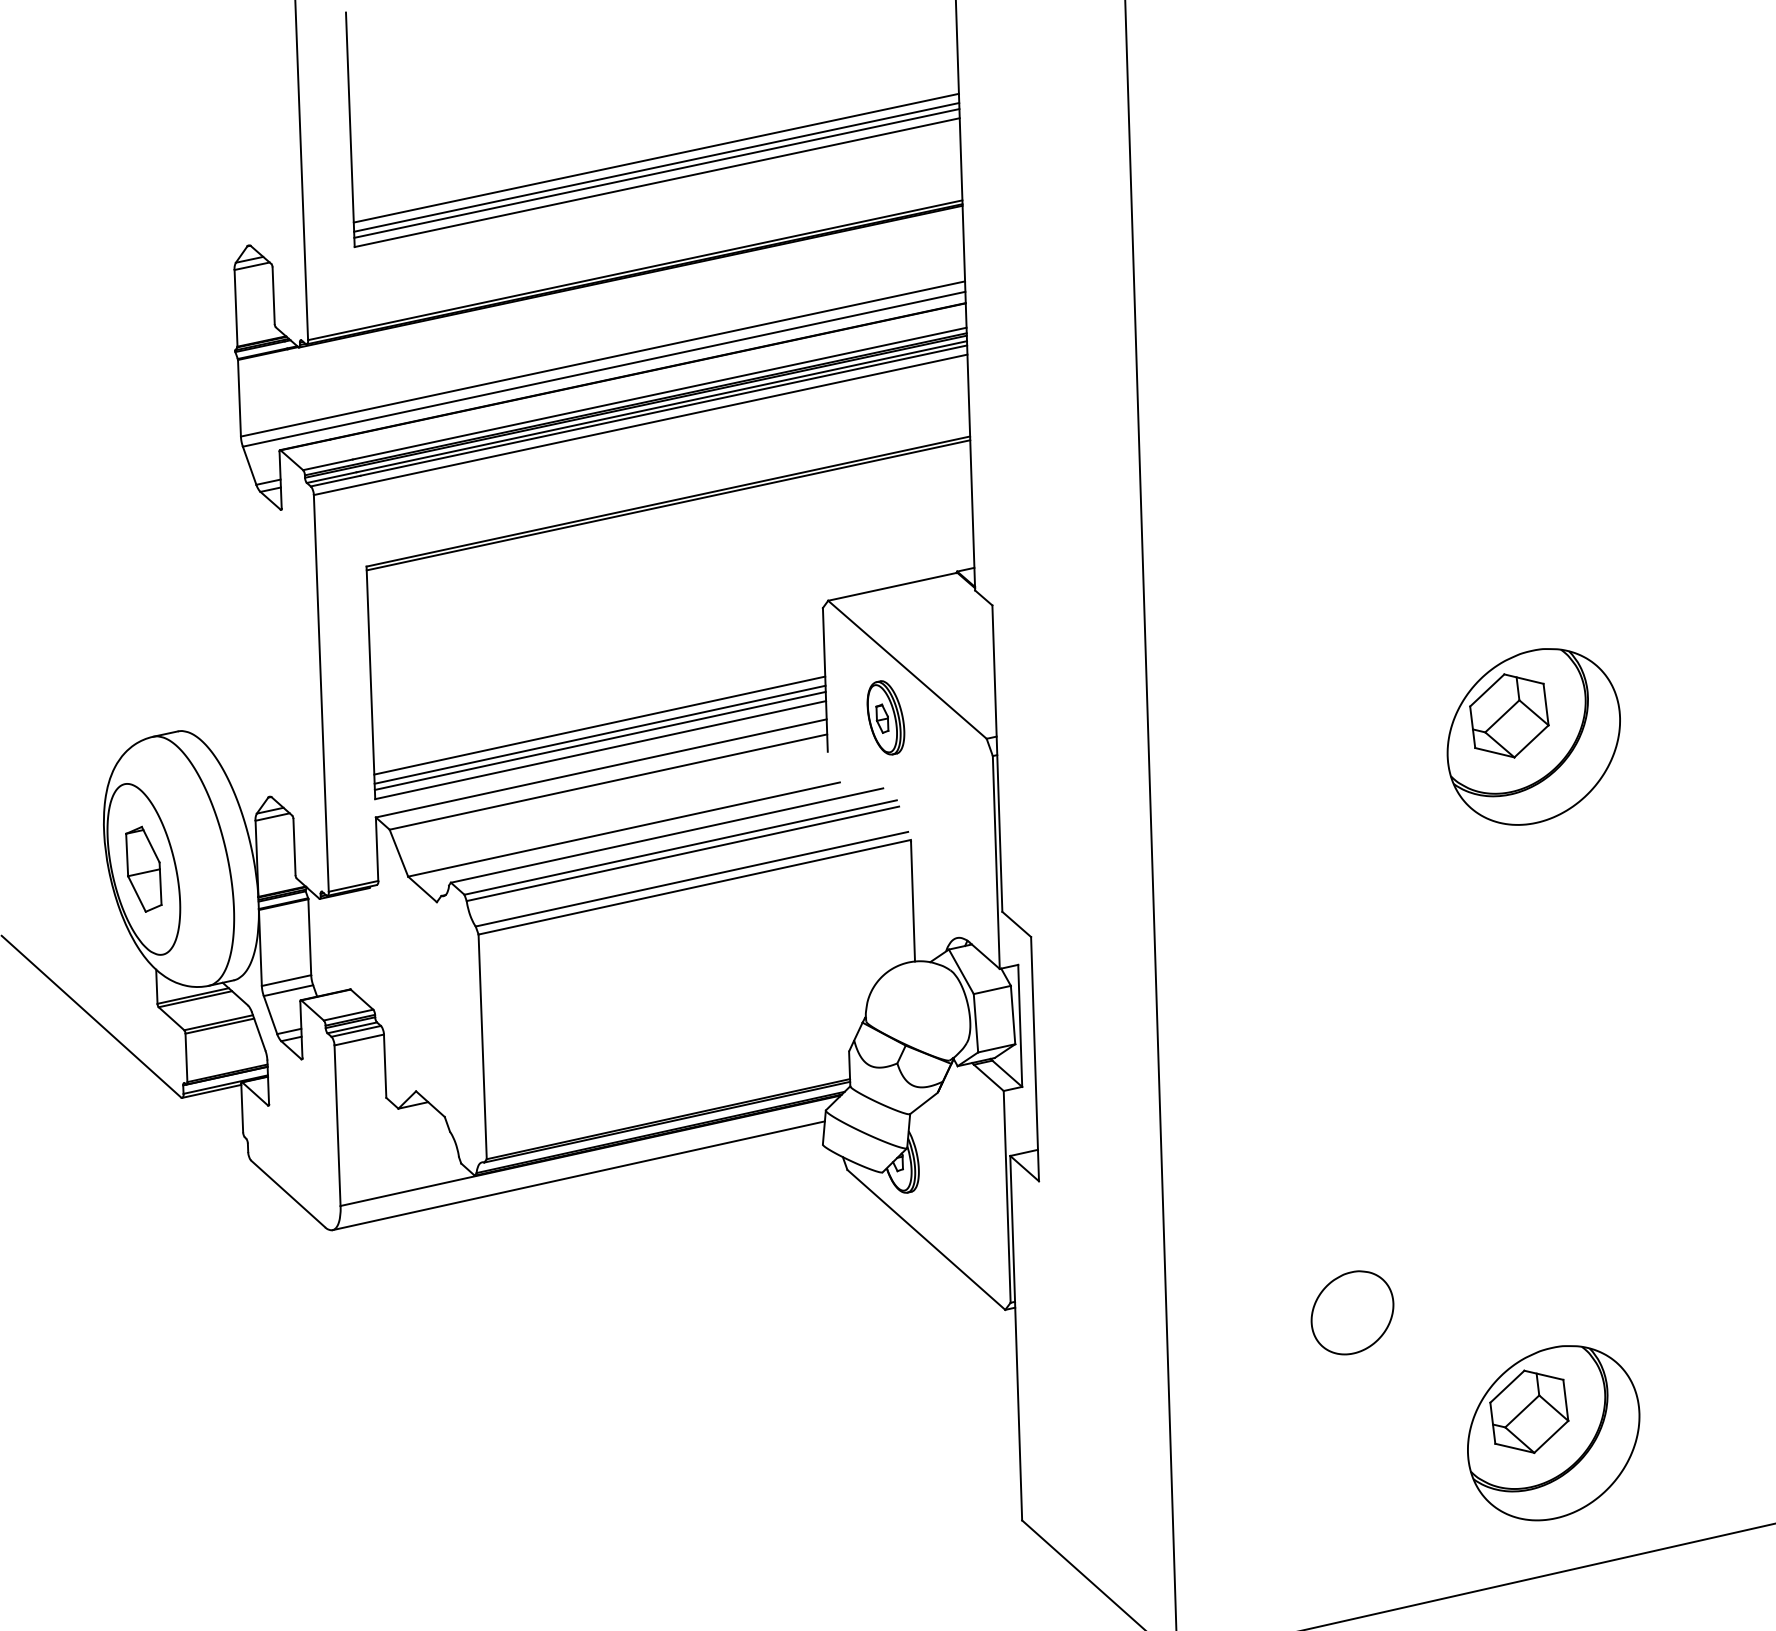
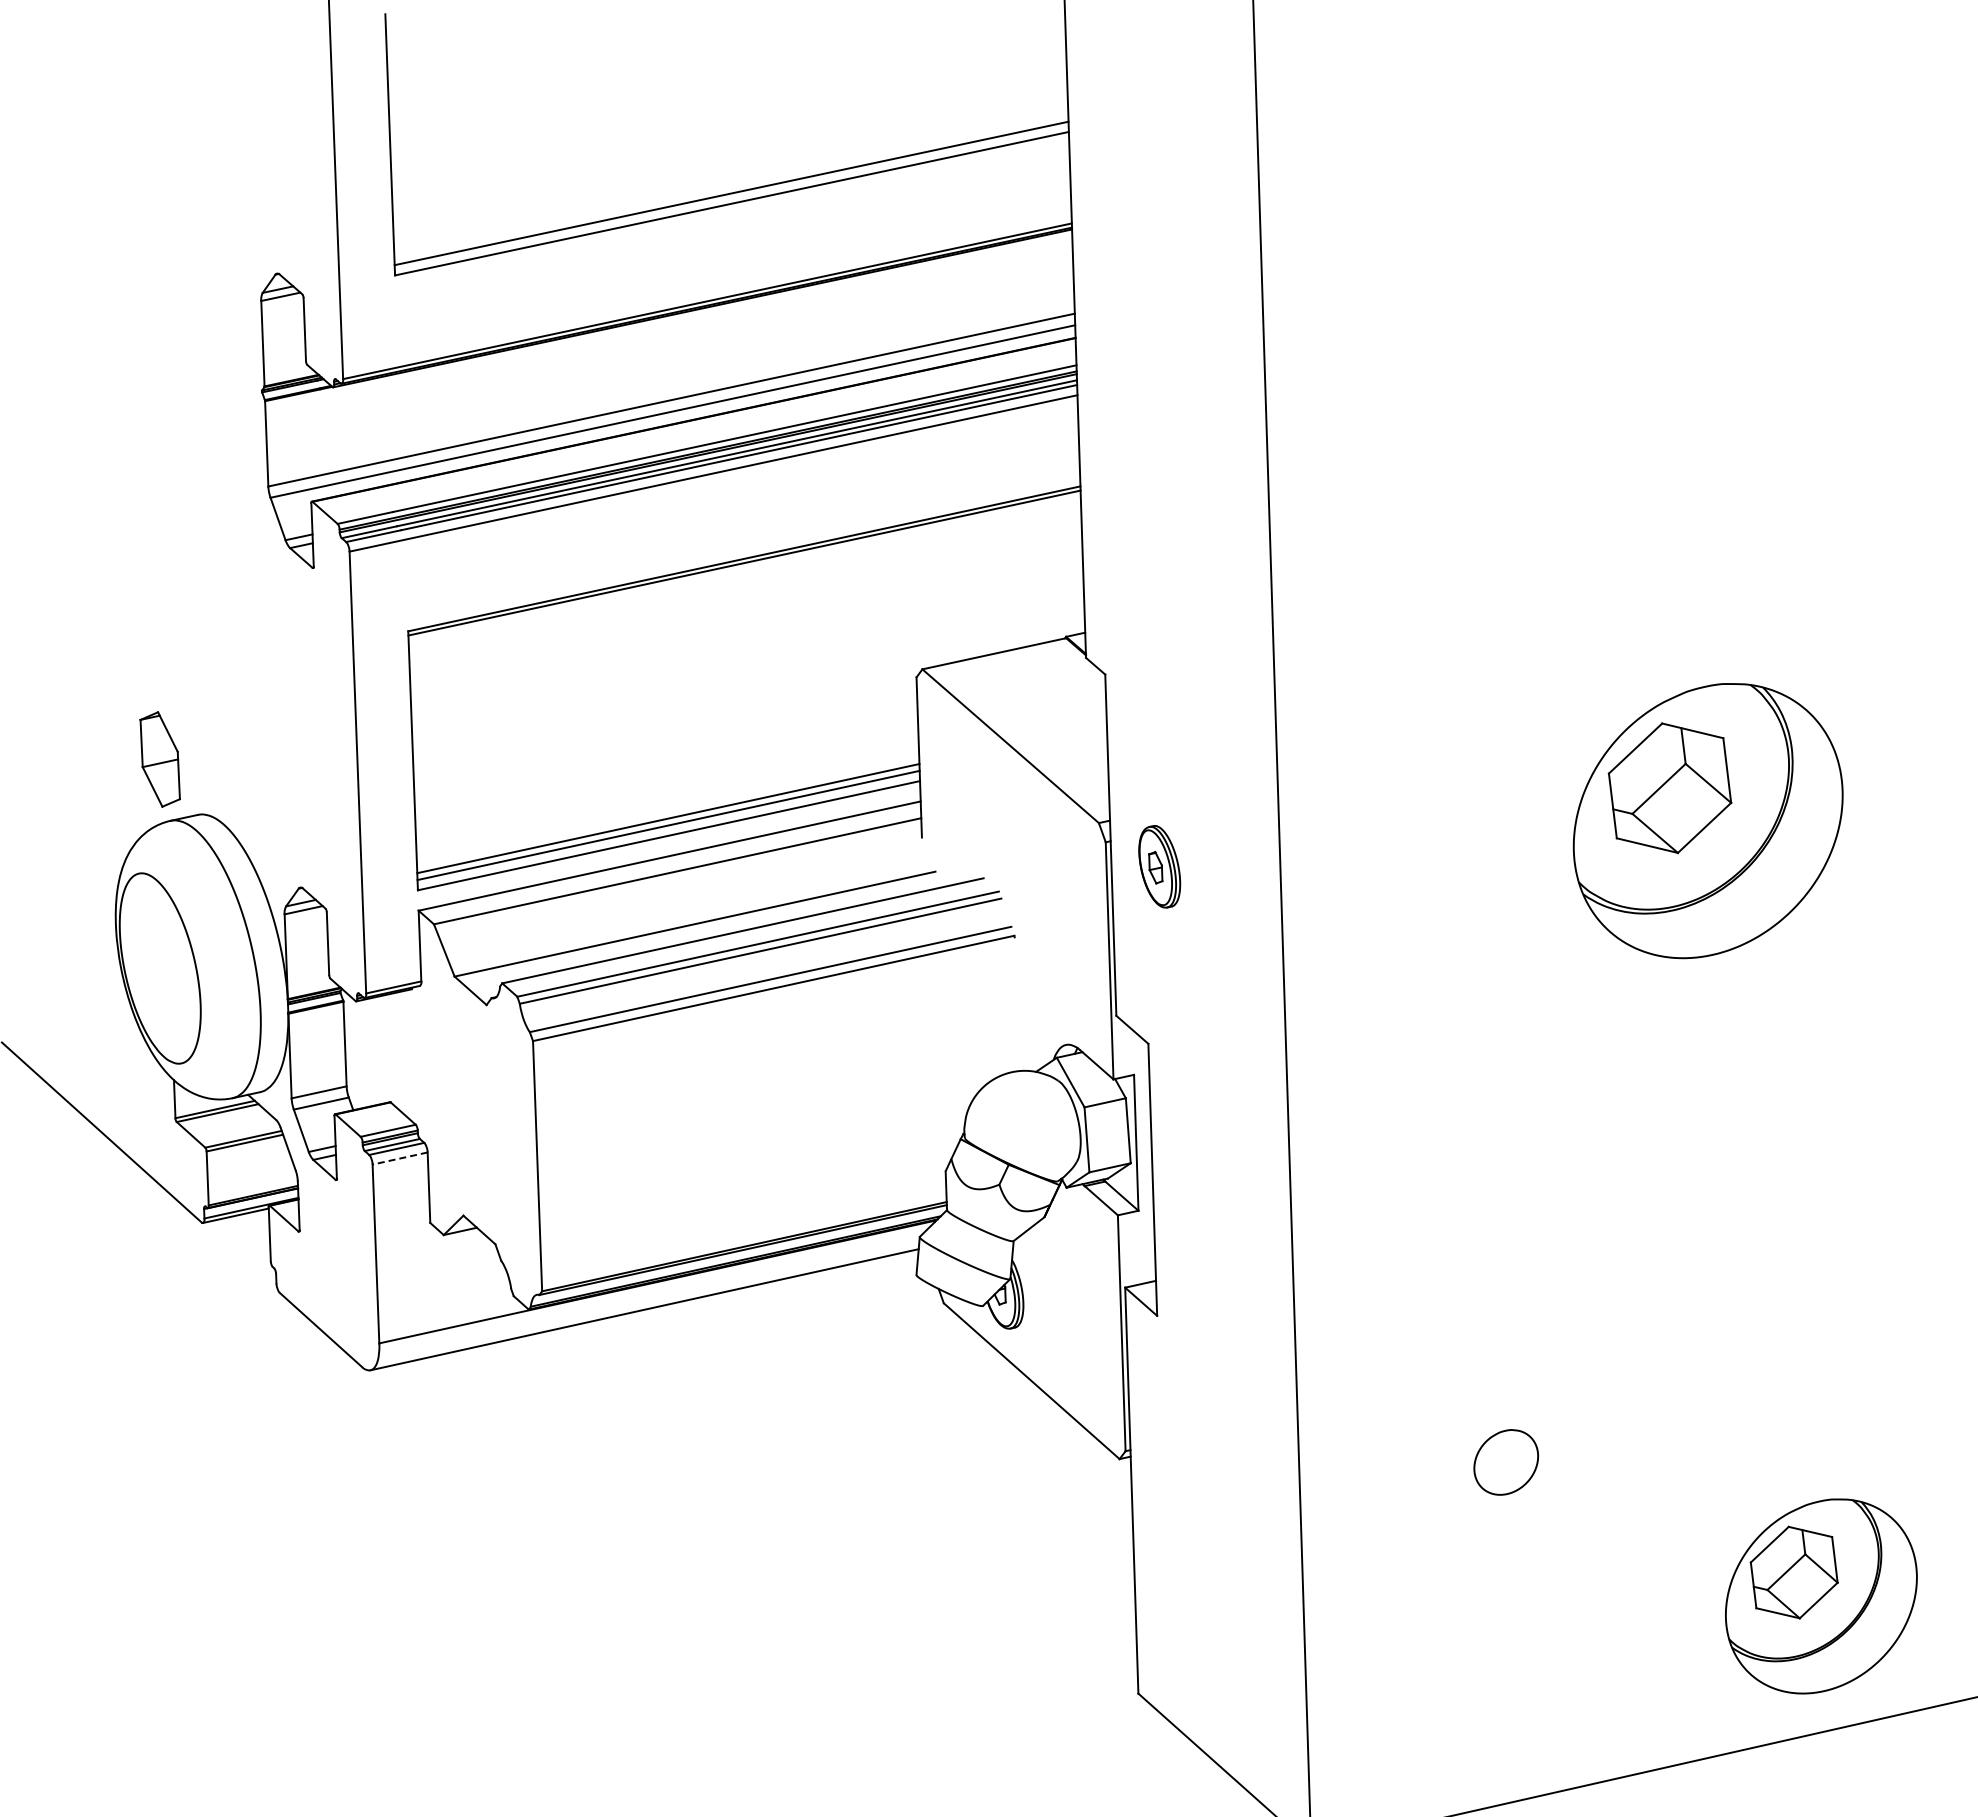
line: (656, 158) -> (731, 176), removed
line: (656, 167) -> (731, 186), removed
part: (885, 717) -> (1159, 866), moved
line: (599, 724) -> (667, 807), removed
part: (1534, 736) -> (1708, 820), size x1.4
part: (143, 869) -> (159, 759), moved
line: (912, 901) -> (1016, 1004), removed
line: (358, 1039) -> (399, 1158), solid -> dashed
part: (1351, 1312) -> (1505, 1462), size x0.7
part: (1553, 1433) -> (1821, 1596), moved

